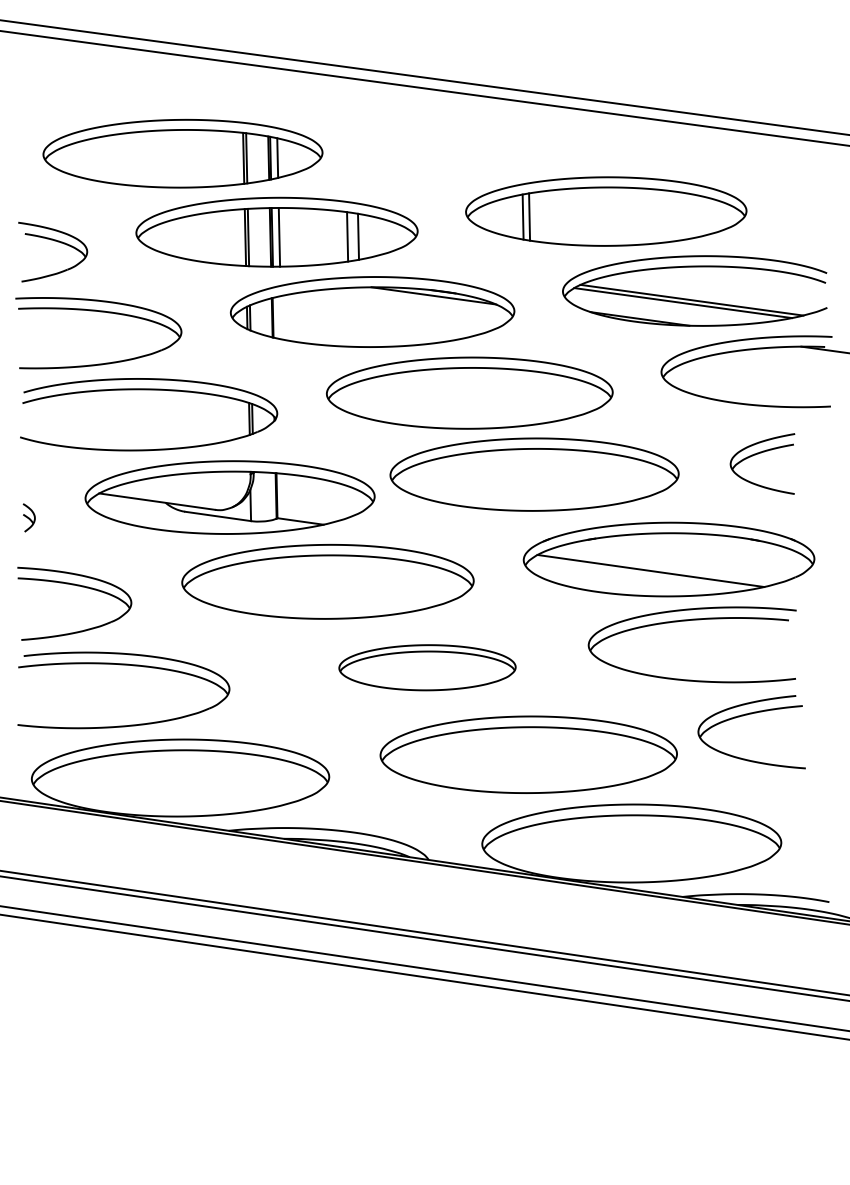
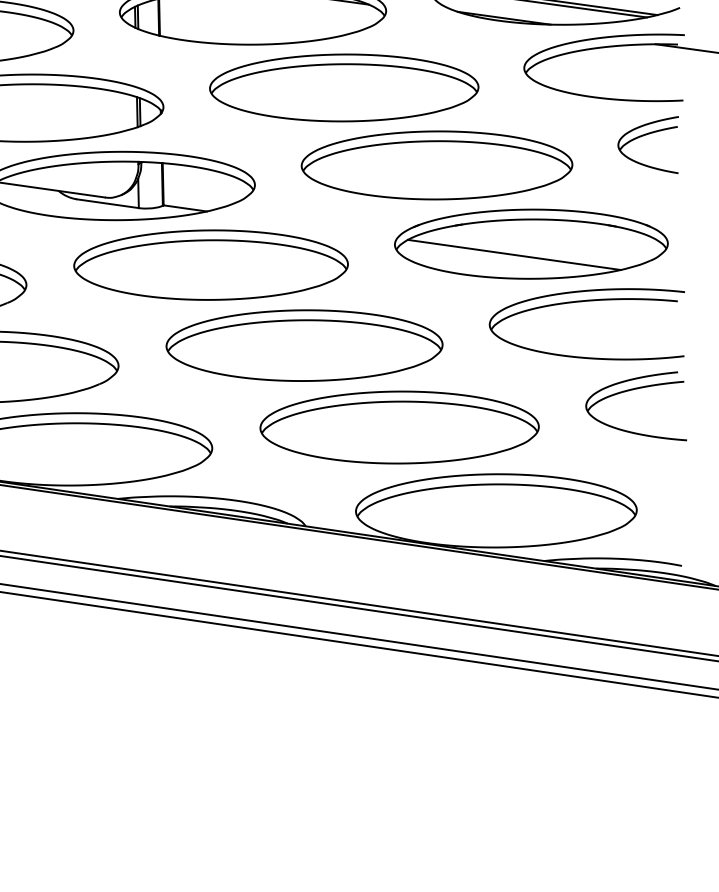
part: (758, 454) -> (644, 136), moved
part: (534, 474) -> (436, 165), moved
part: (687, 621) -> (582, 302), moved
part: (427, 667) -> (304, 345), size x1.67
part: (747, 715) -> (632, 390), moved

